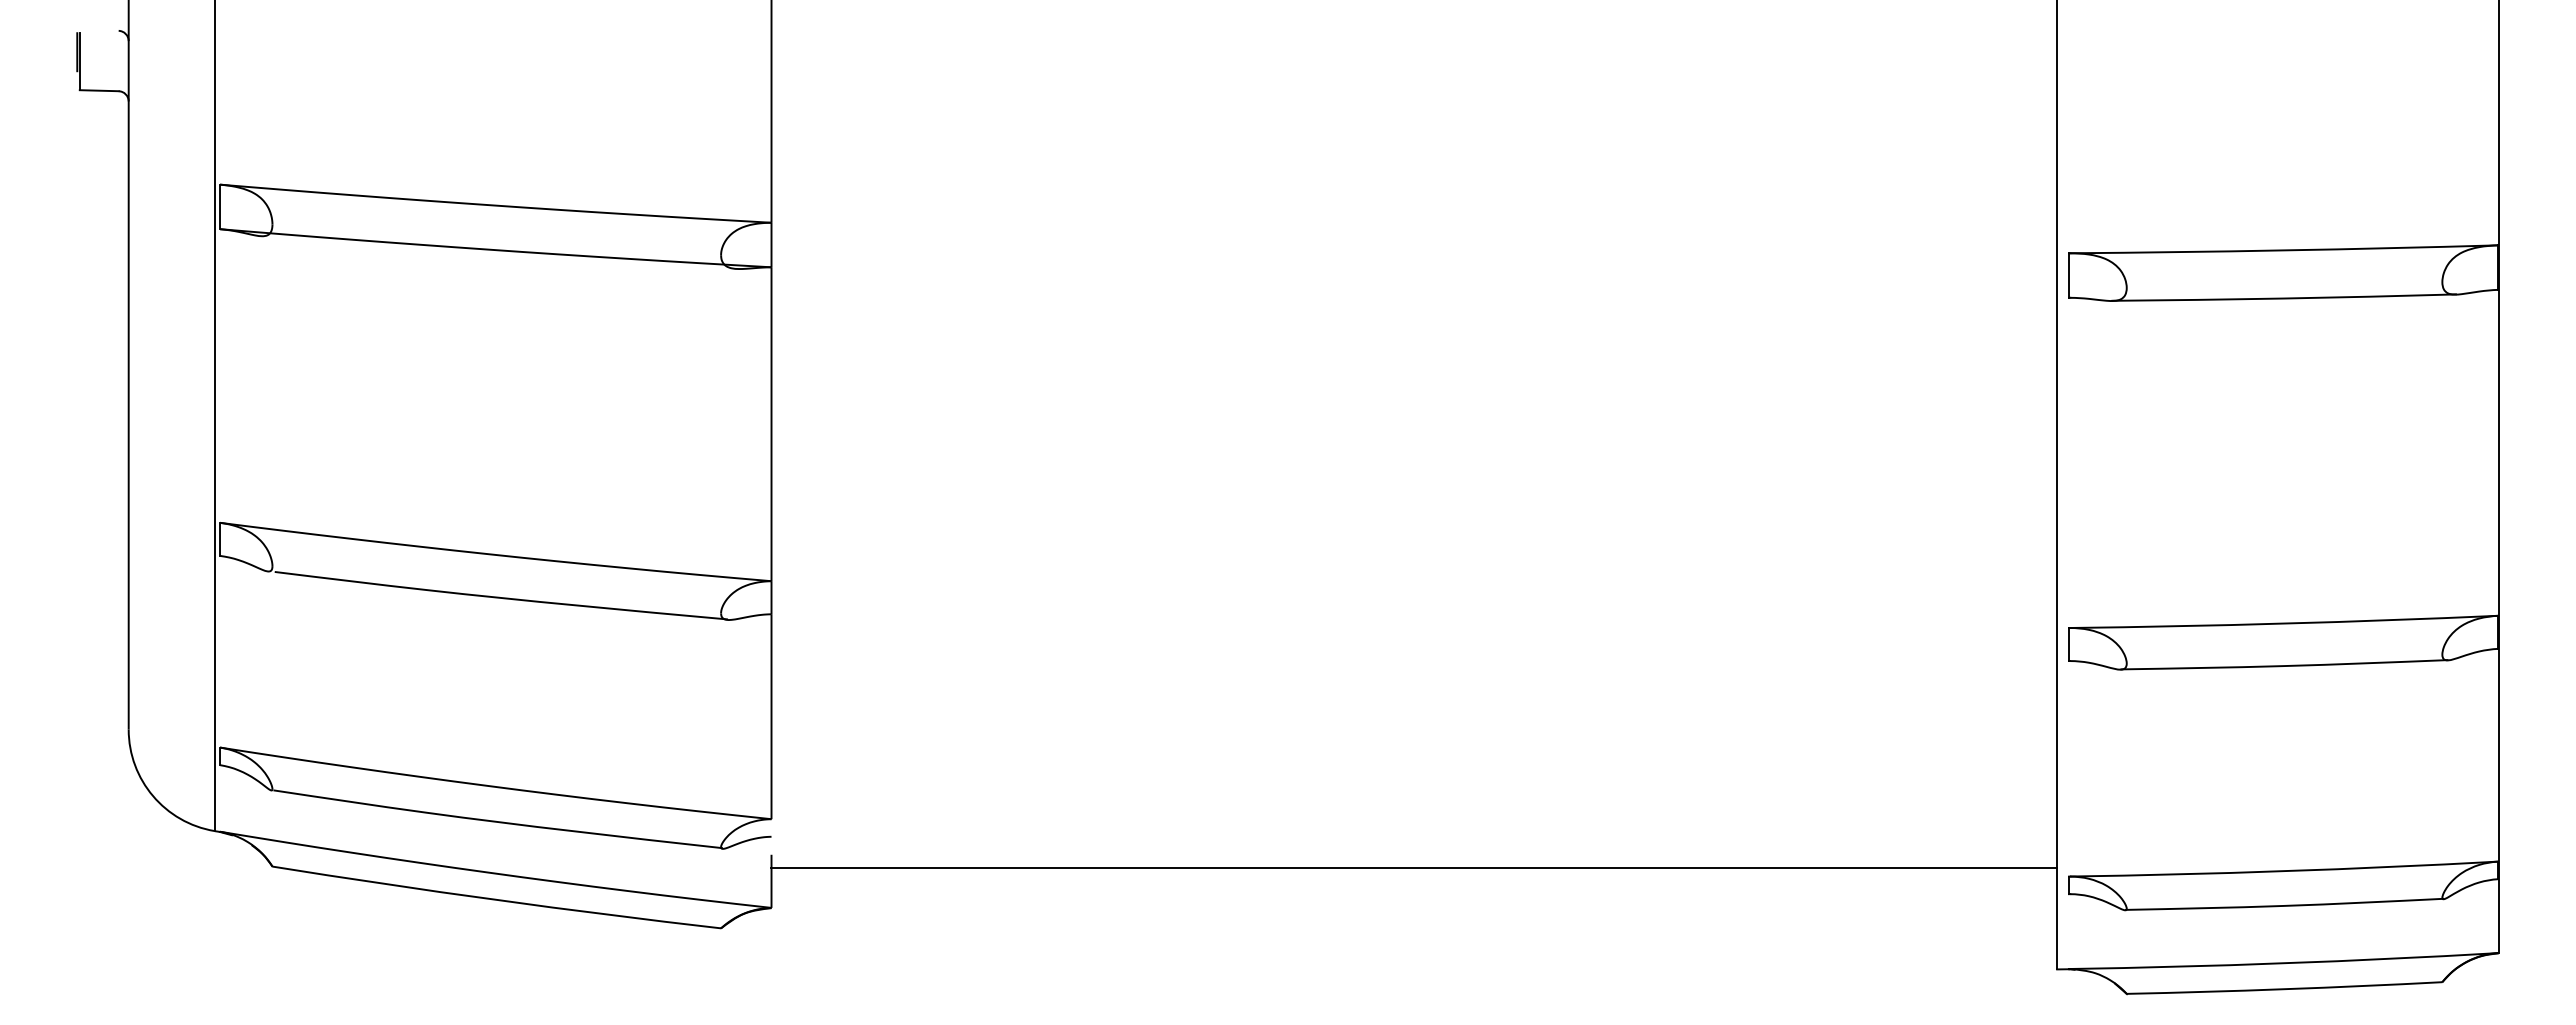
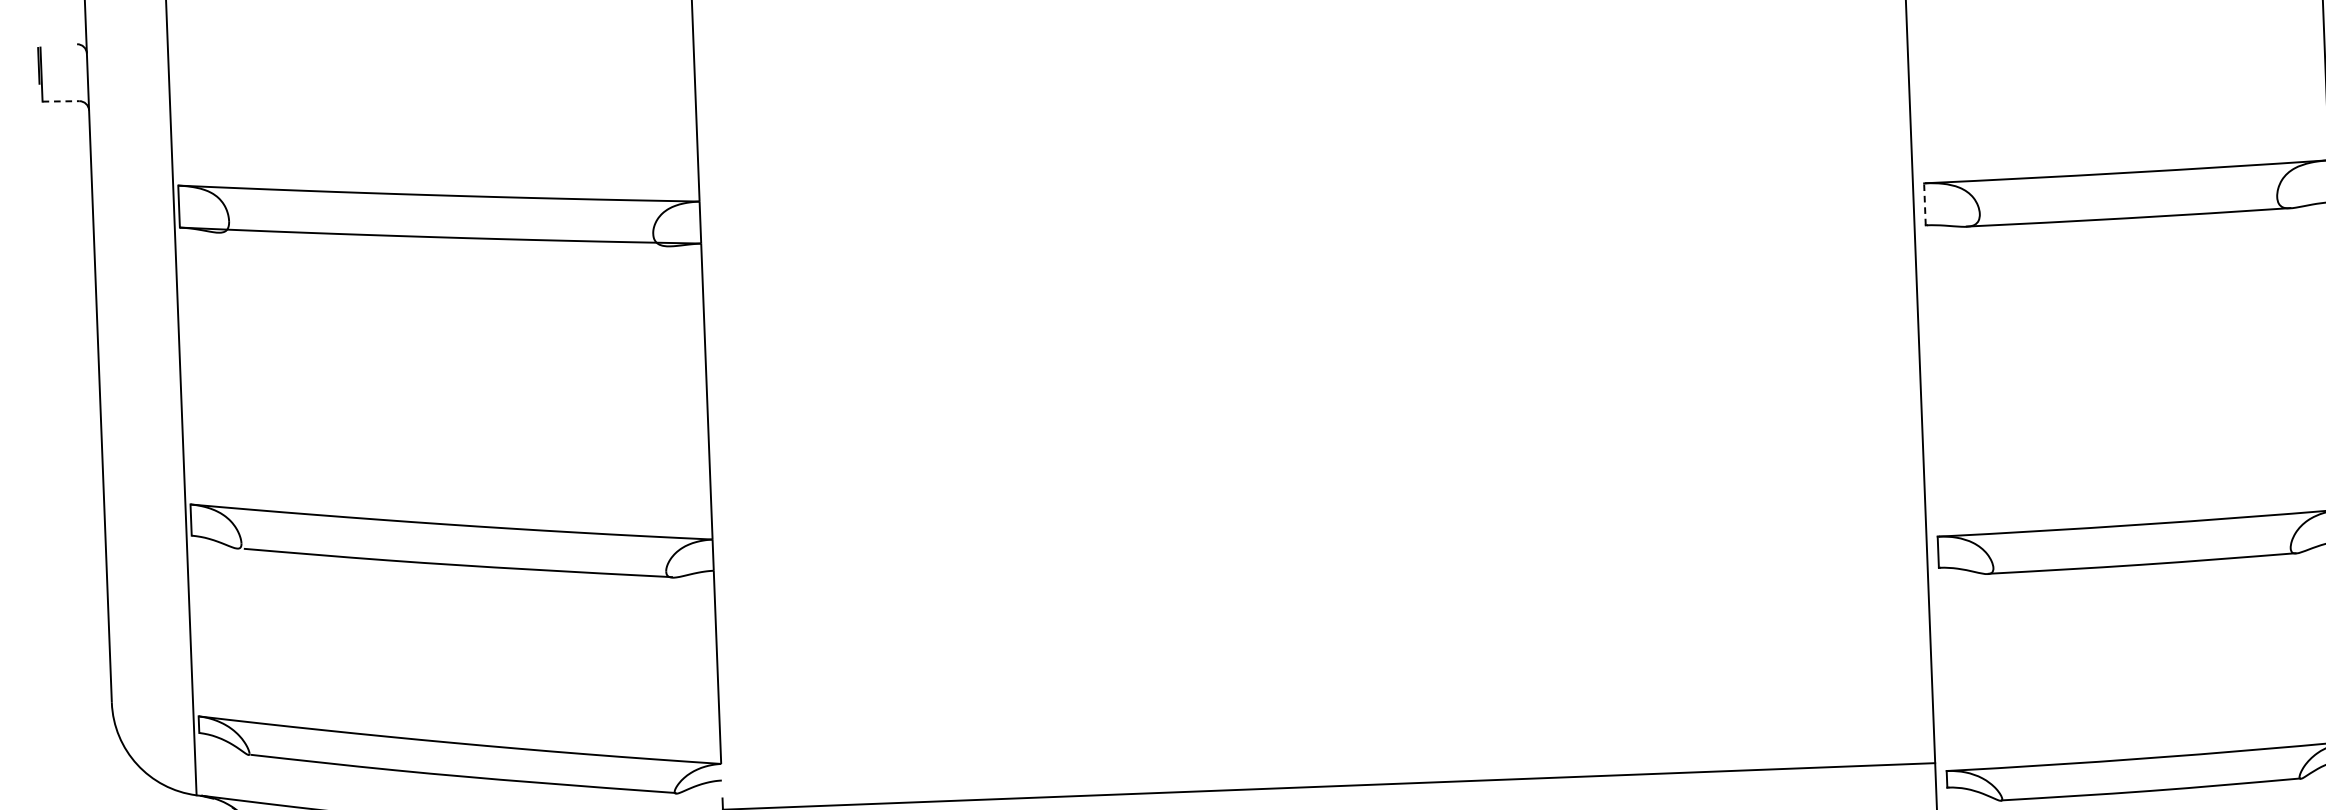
line: (99, 90) -> (61, 101), solid -> dashed
line: (2069, 275) -> (1925, 204), solid -> dashed

